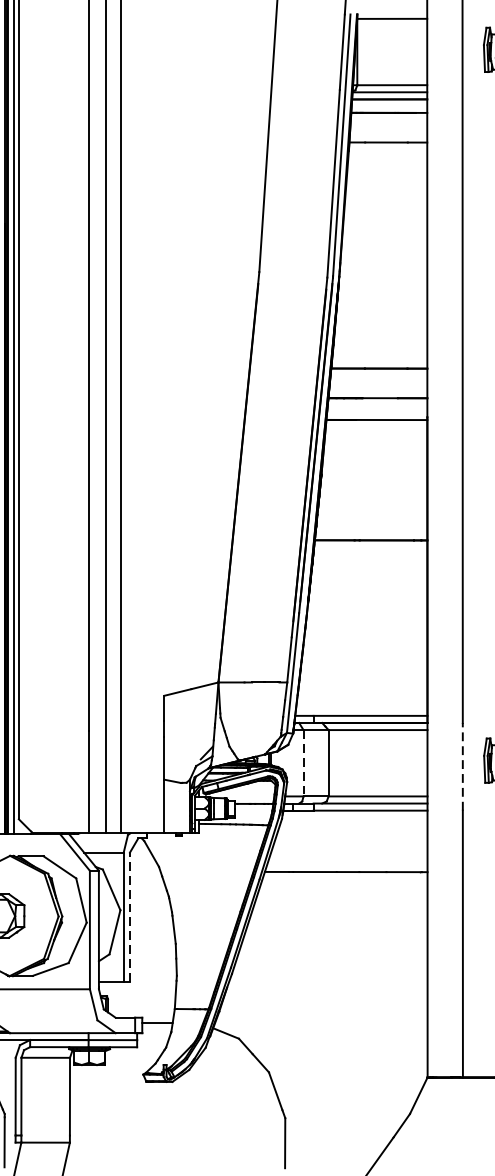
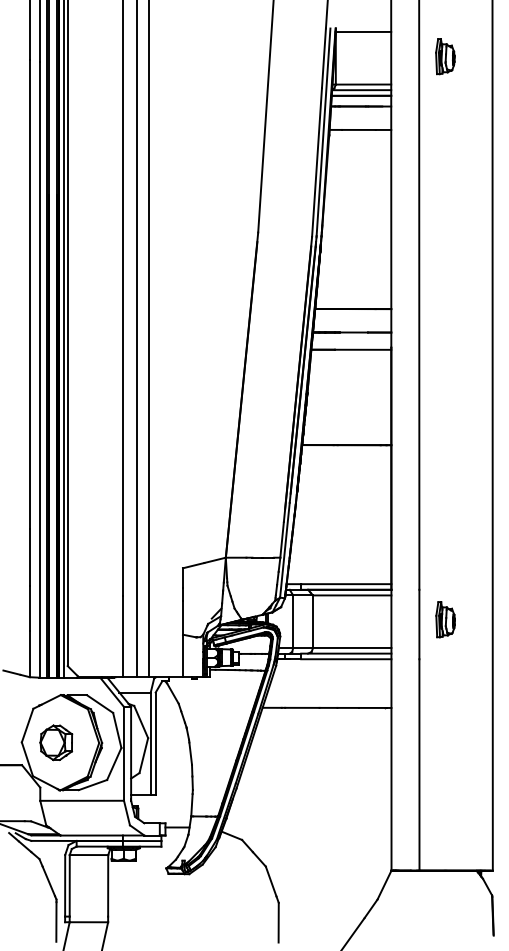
line: (303, 764) -> (293, 622), dashed -> solid
line: (462, 766) -> (419, 624), dashed -> solid
line: (129, 916) -> (155, 743), dashed -> solid

